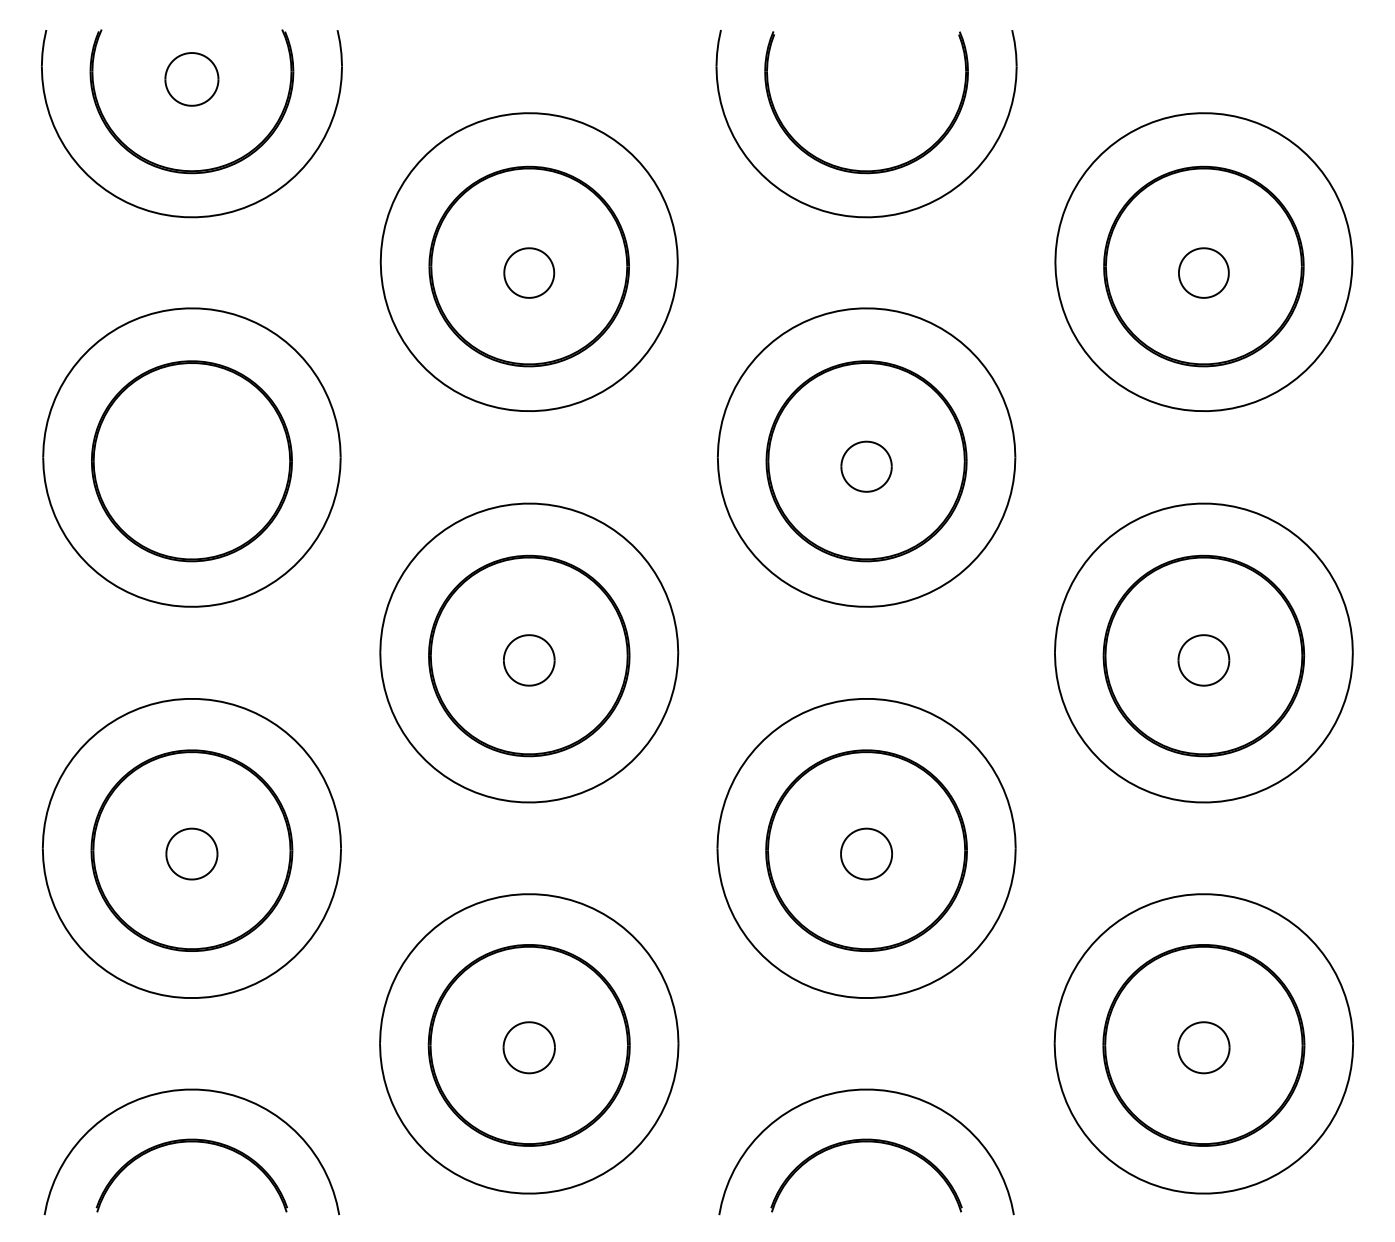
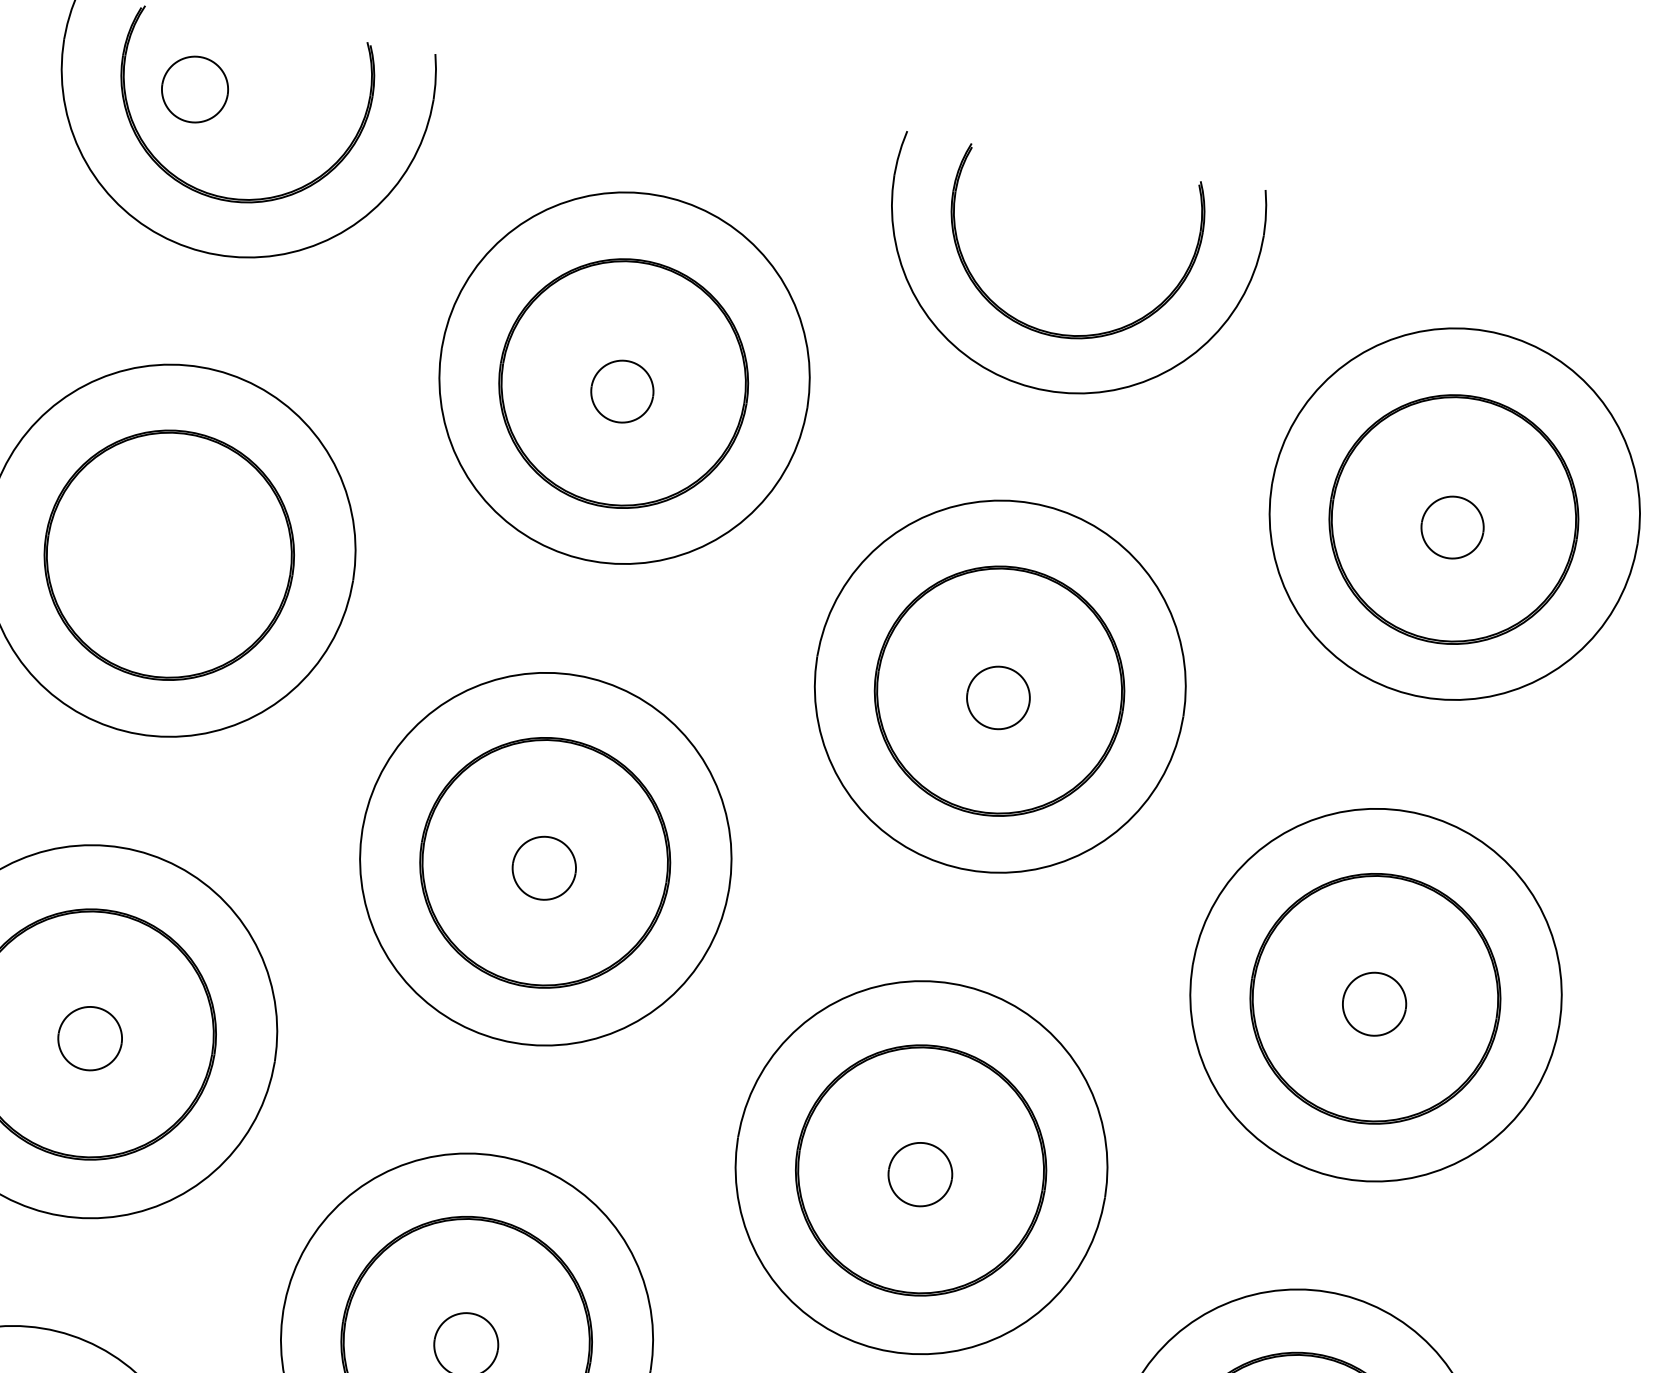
part: (191, 79) -> (194, 89), moved

